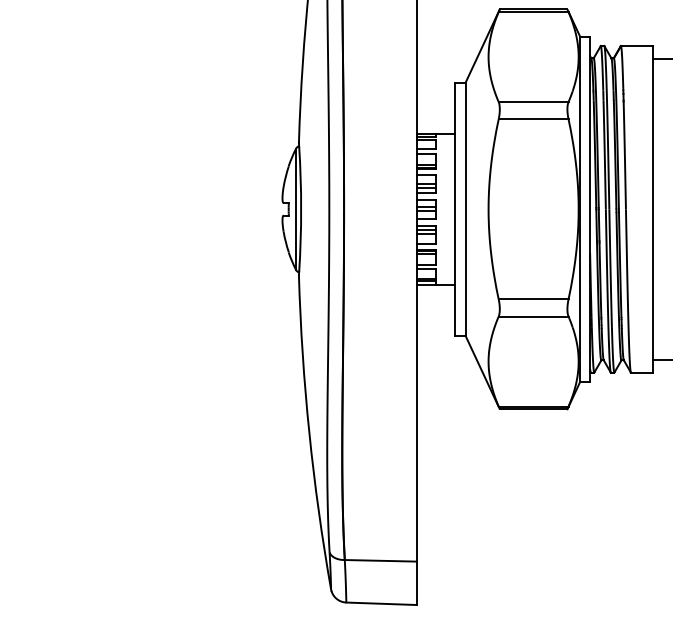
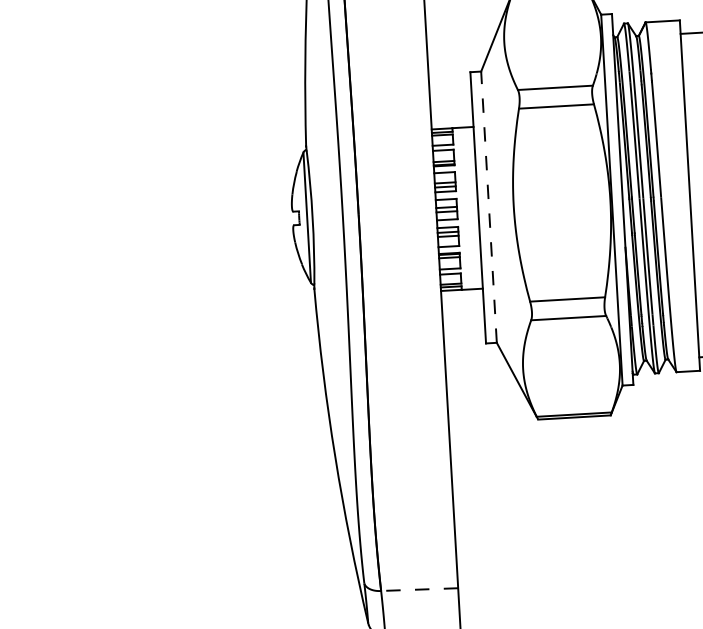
line: (465, 208) -> (488, 206), solid -> dashed
line: (380, 560) -> (419, 589), solid -> dashed

